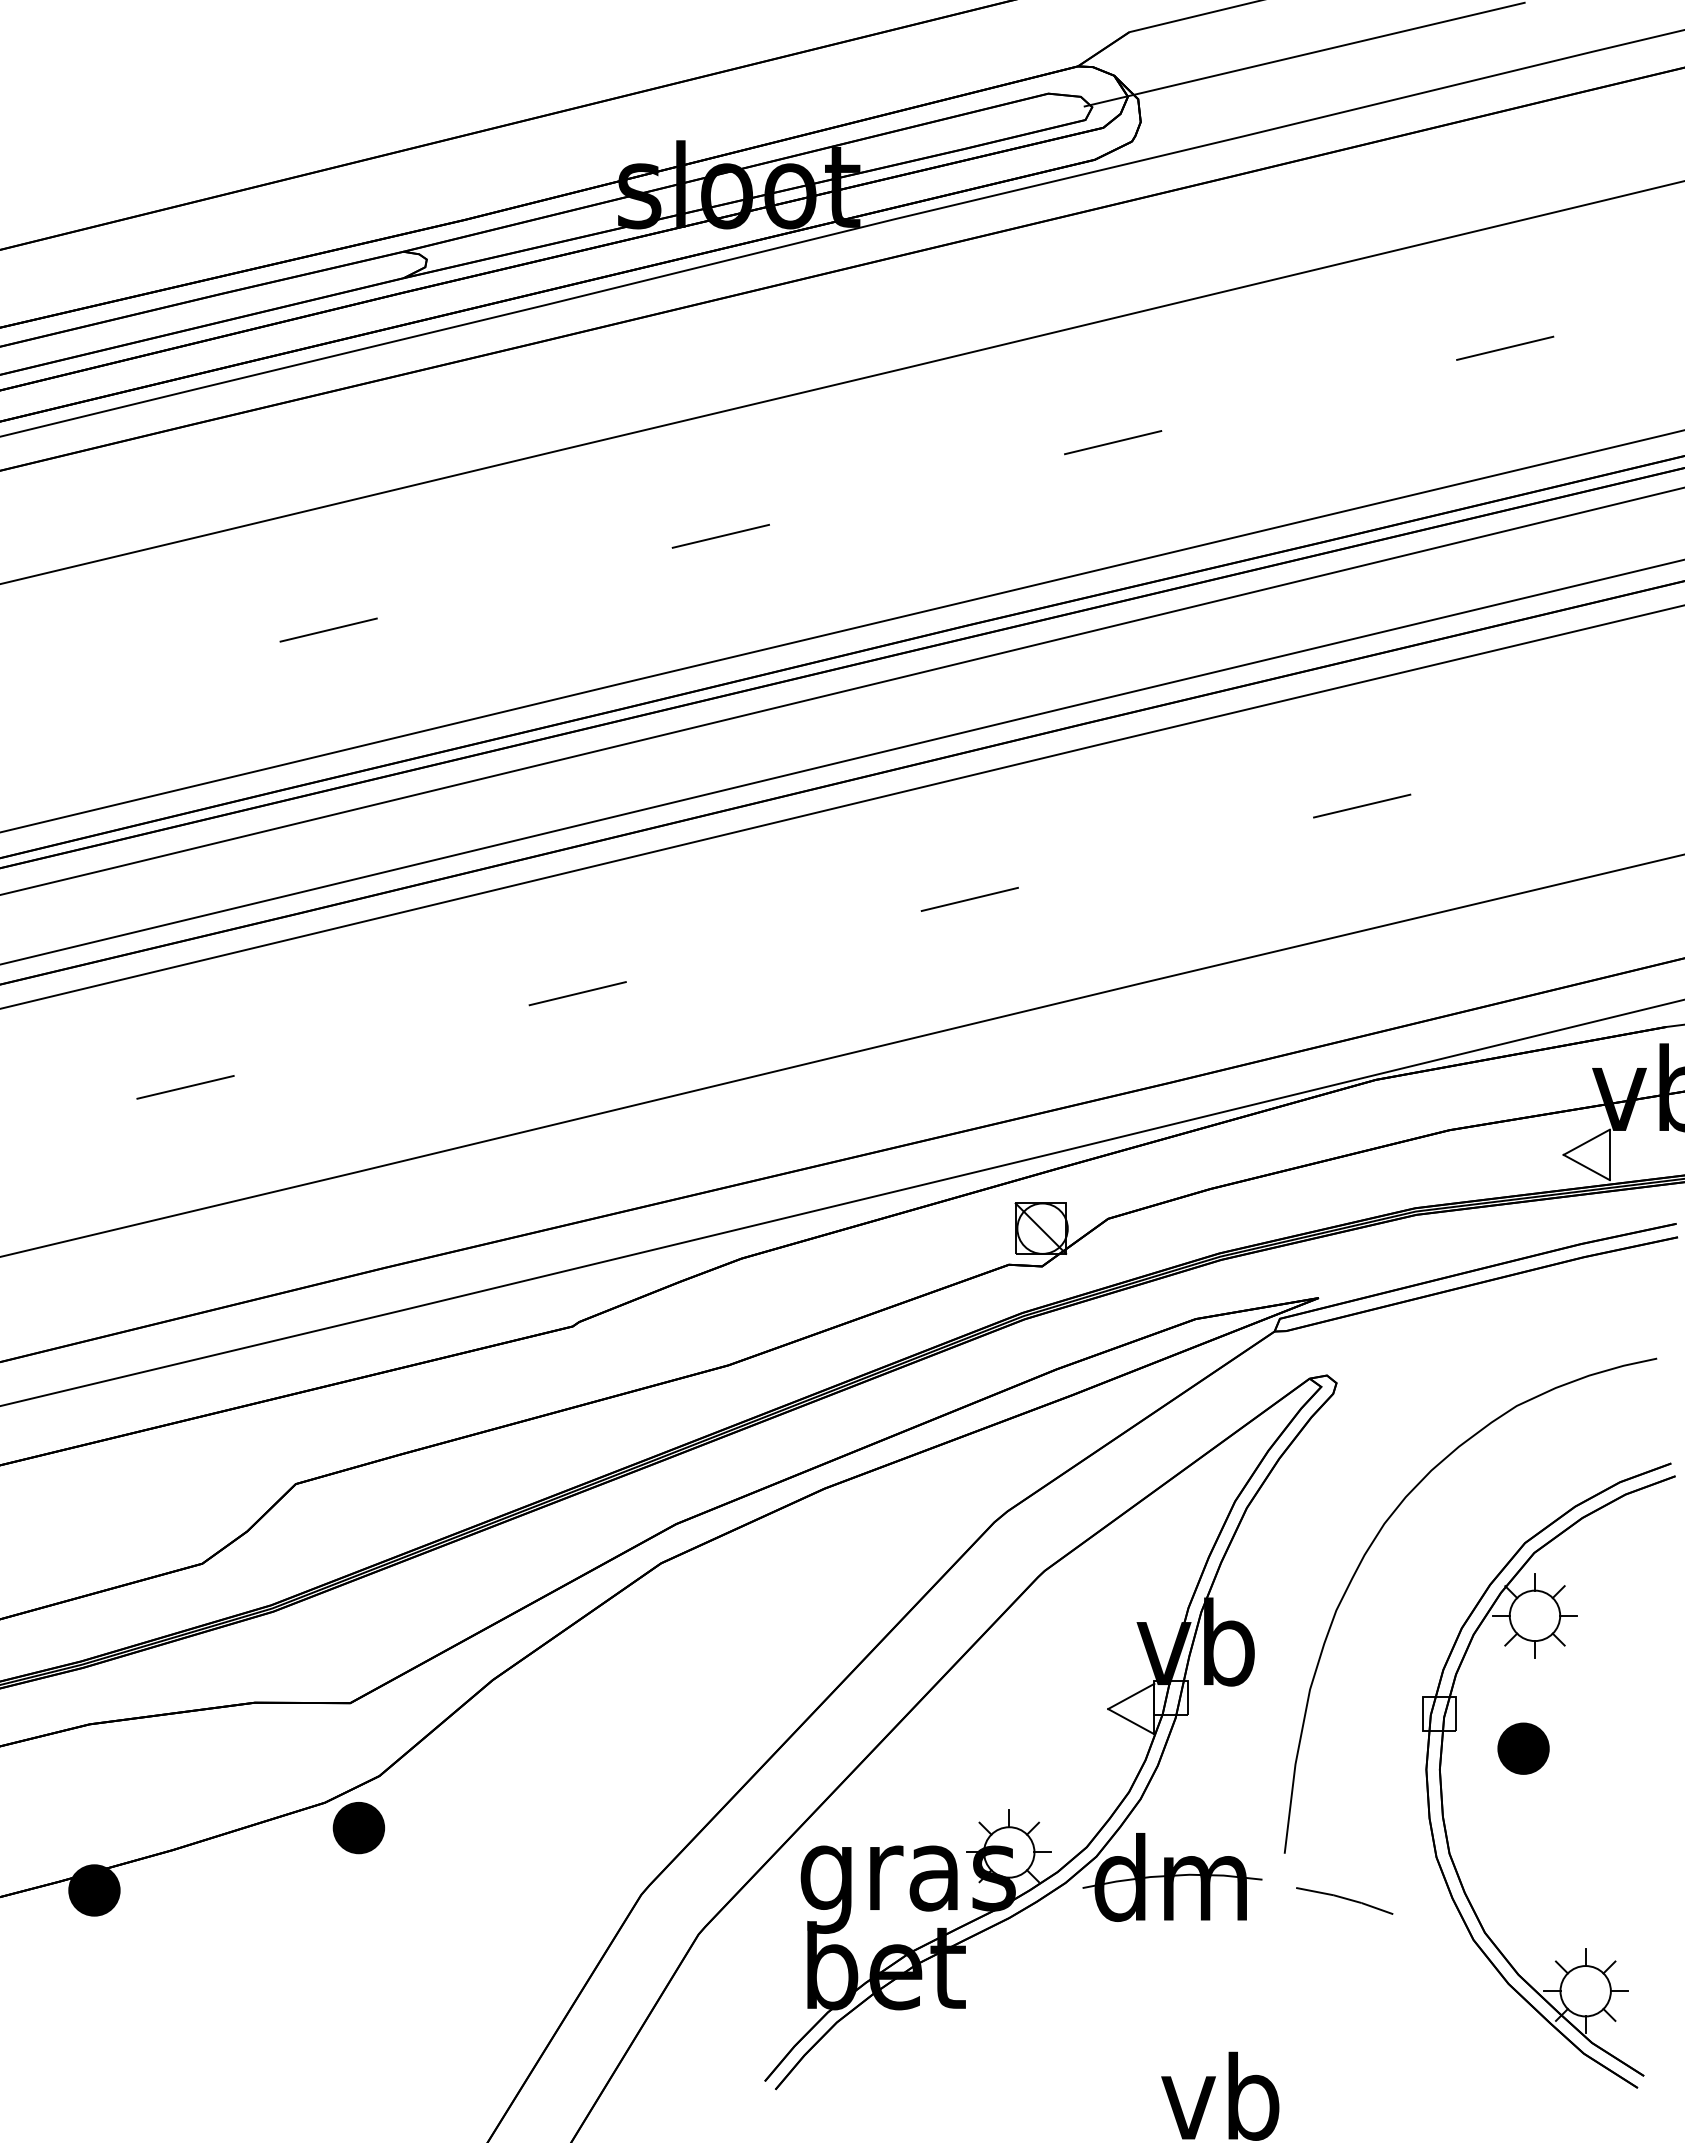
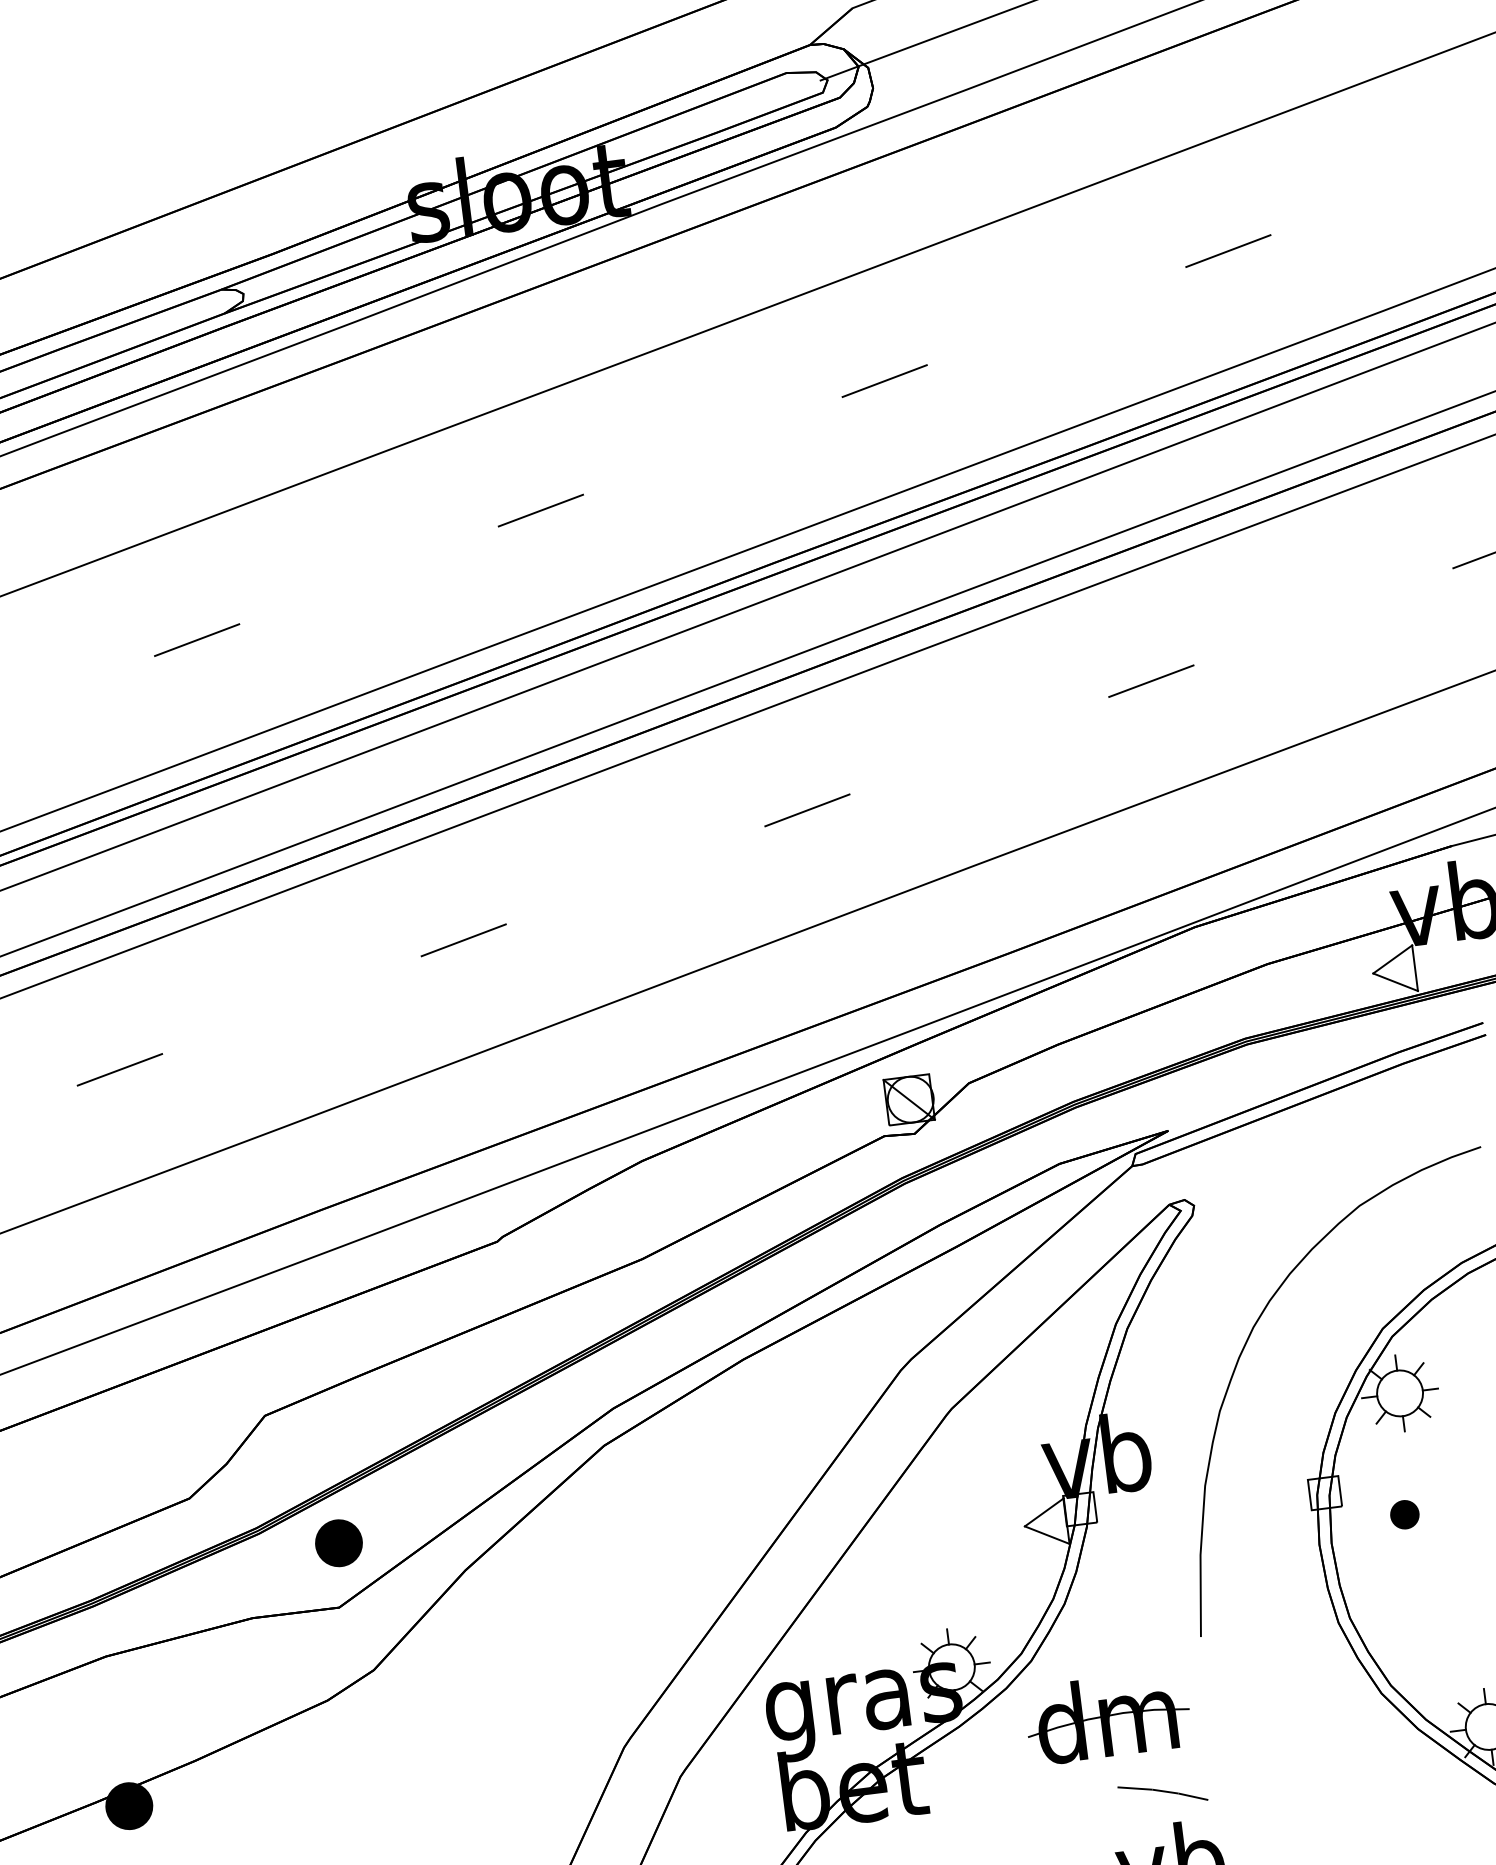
part: (1523, 1748) -> (1404, 1514), size x0.6
part: (358, 1828) -> (338, 1543), moved
part: (1172, 1877) -> (1108, 1717), moved
curve: (1344, 1899) -> (1162, 1792), moved

